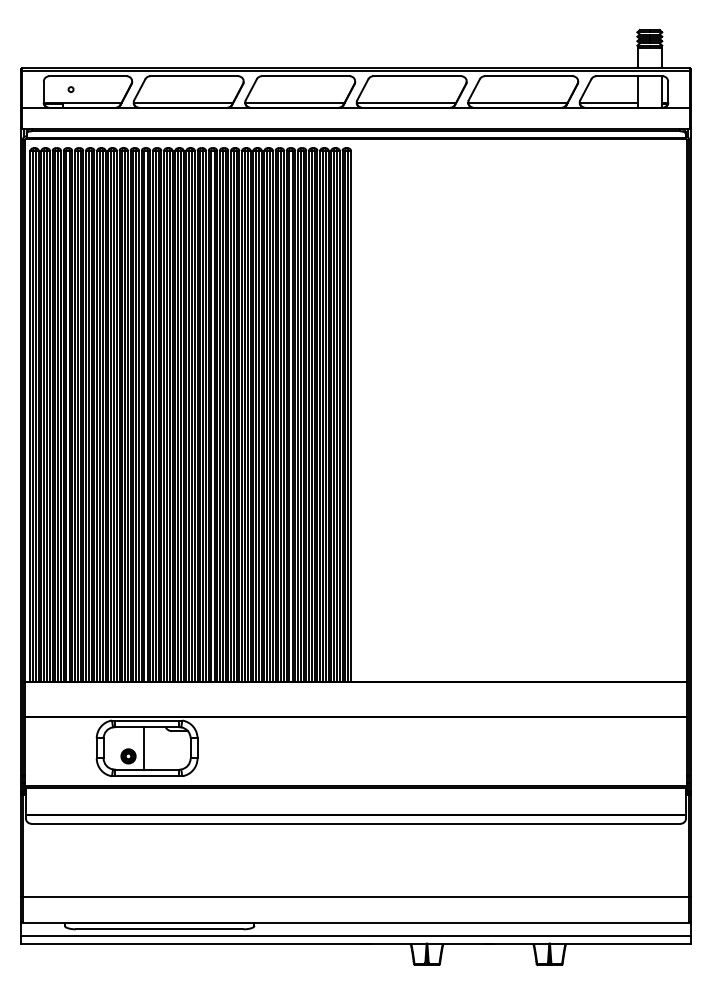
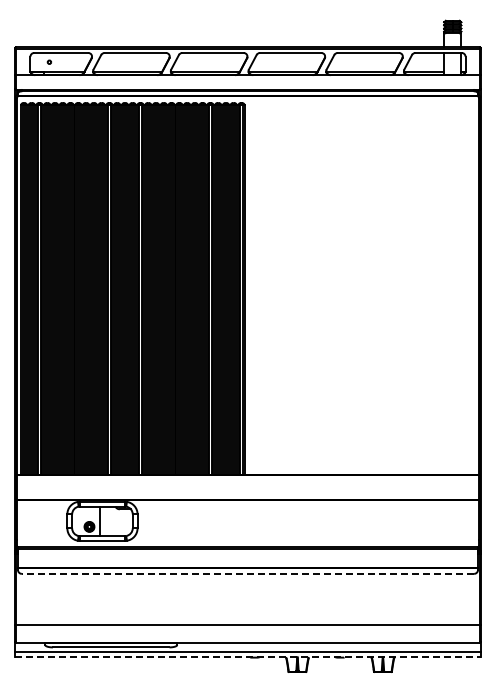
line: (355, 823) -> (247, 573), solid -> dashed
line: (356, 943) -> (248, 657), solid -> dashed

